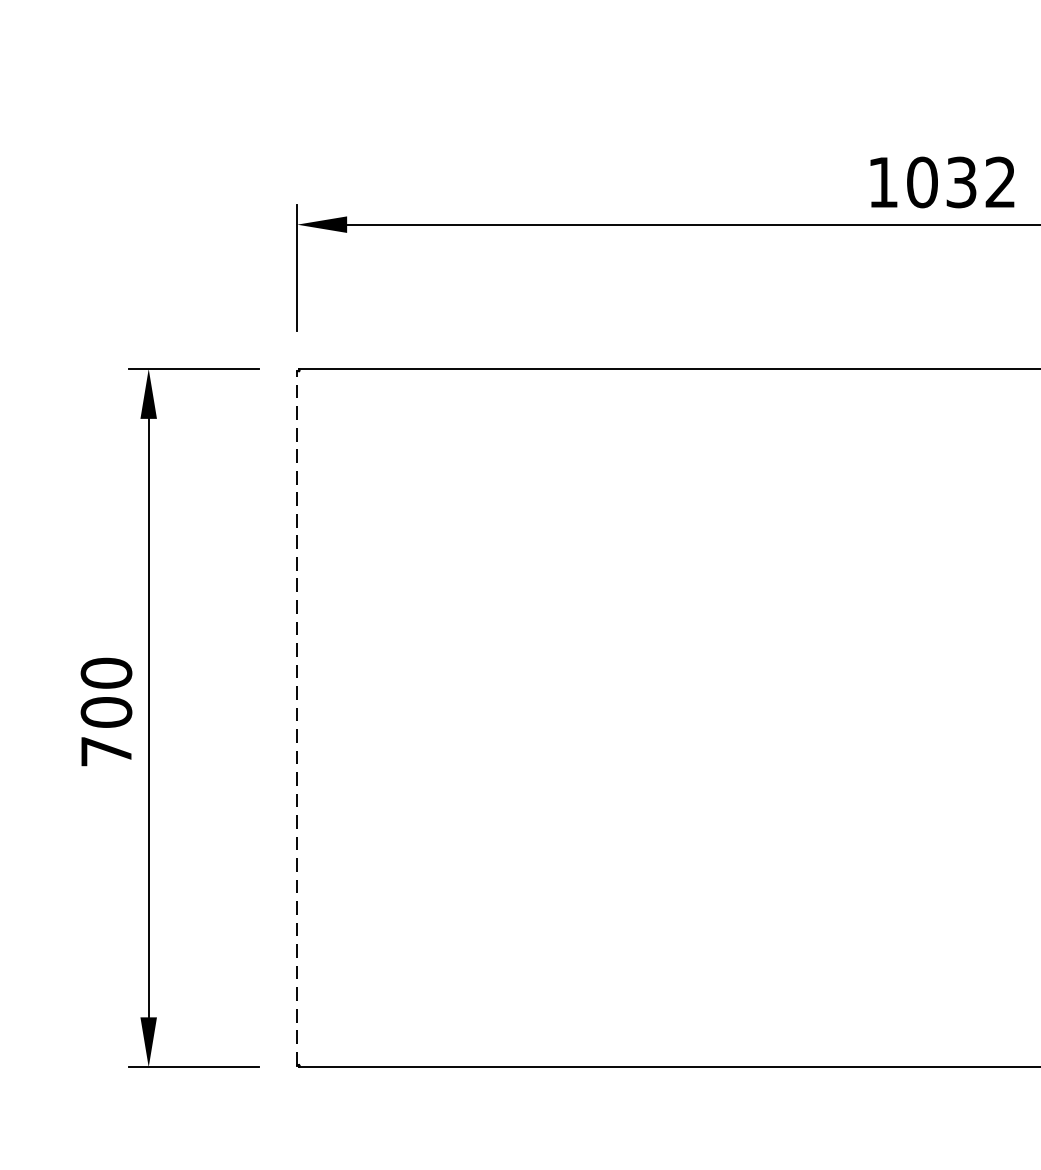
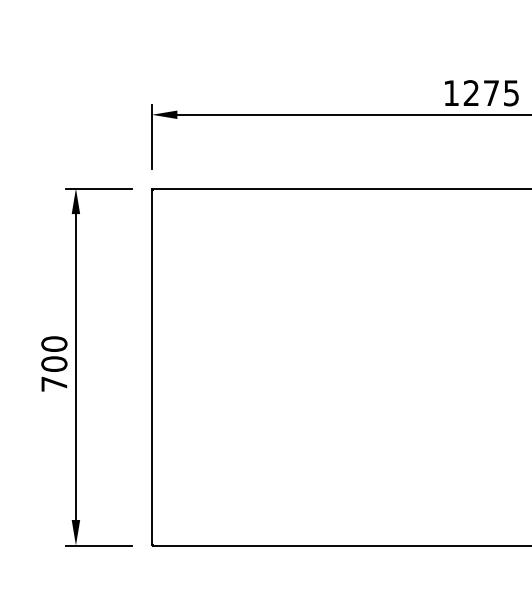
text: (959, 183) -> (490, 93), 1032 -> 1275
line: (296, 718) -> (151, 367), dashed -> solid

